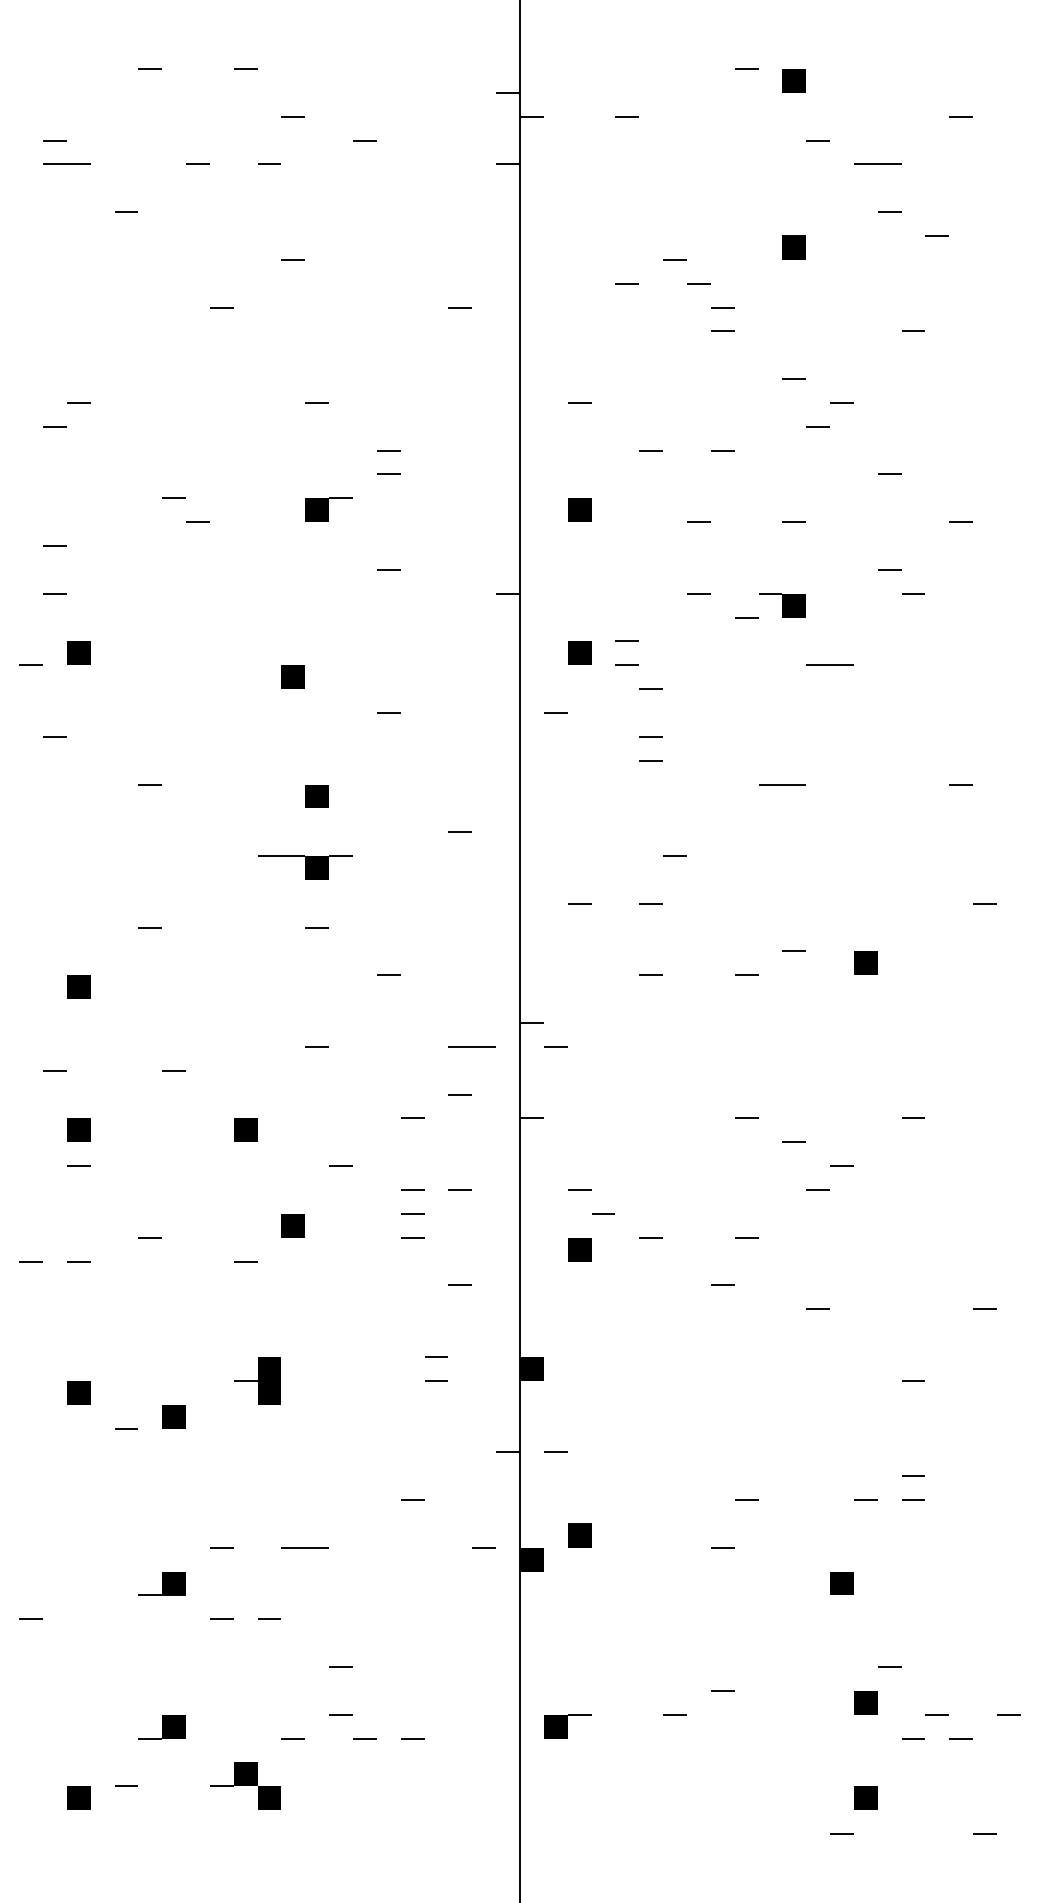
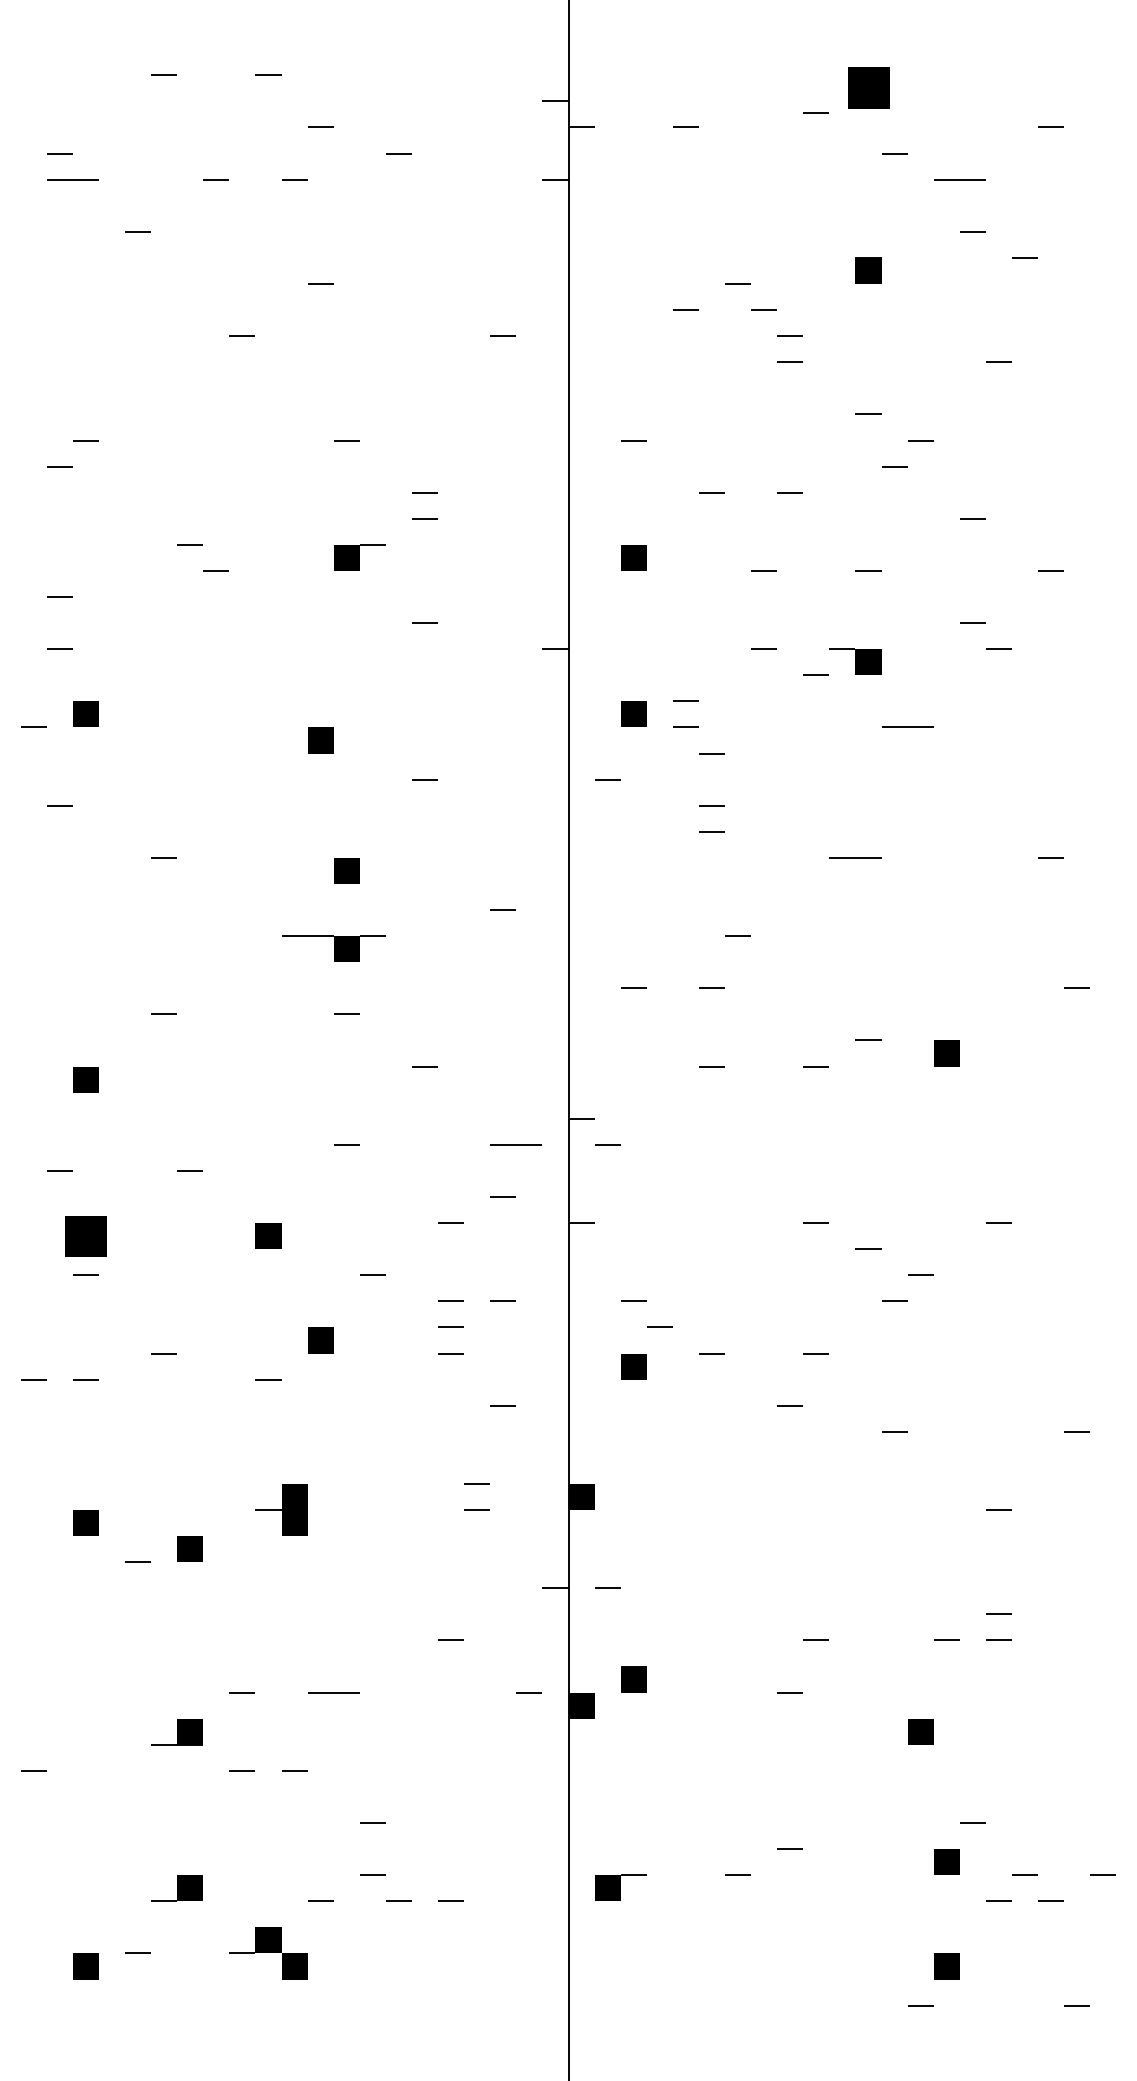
line: (746, 68) -> (816, 111), moved
part: (793, 80) -> (867, 87), size x1.6
part: (78, 1129) -> (85, 1235), size x1.6

